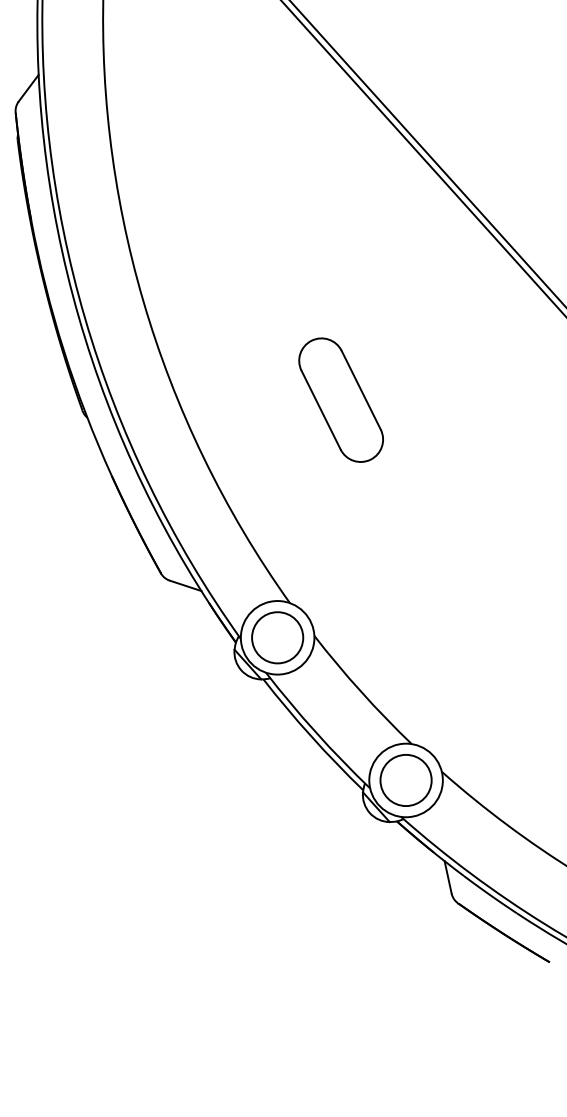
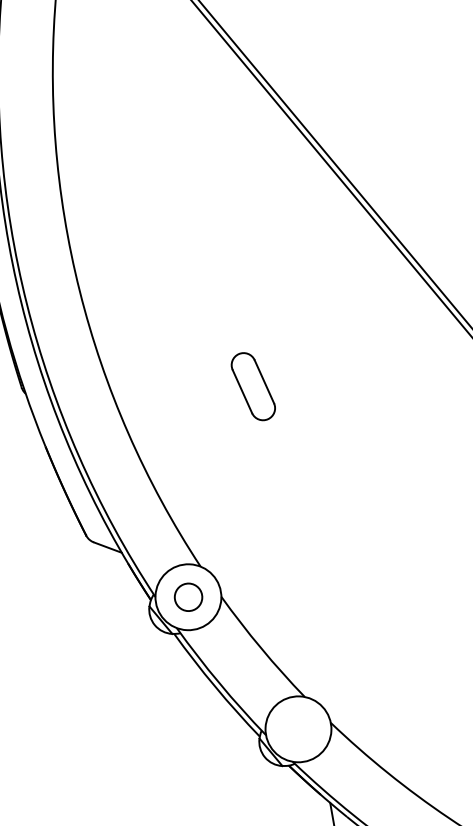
part: (340, 399) -> (252, 386), size x0.6
circle: (277, 637) -> (188, 596), size x0.6
circle: (405, 780) -> (297, 729), removed

